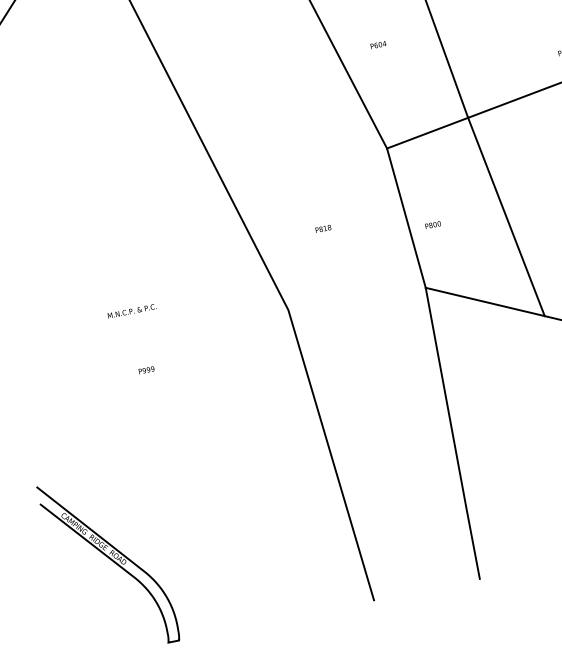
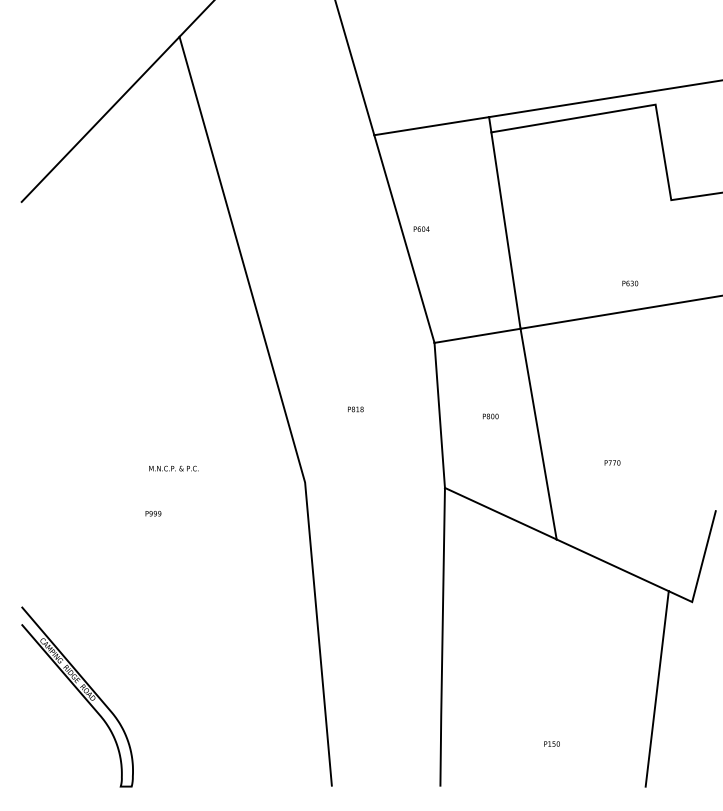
text: (378, 44) -> (421, 228), moved
text: (432, 225) -> (490, 416), moved
text: (131, 311) -> (173, 468), moved

